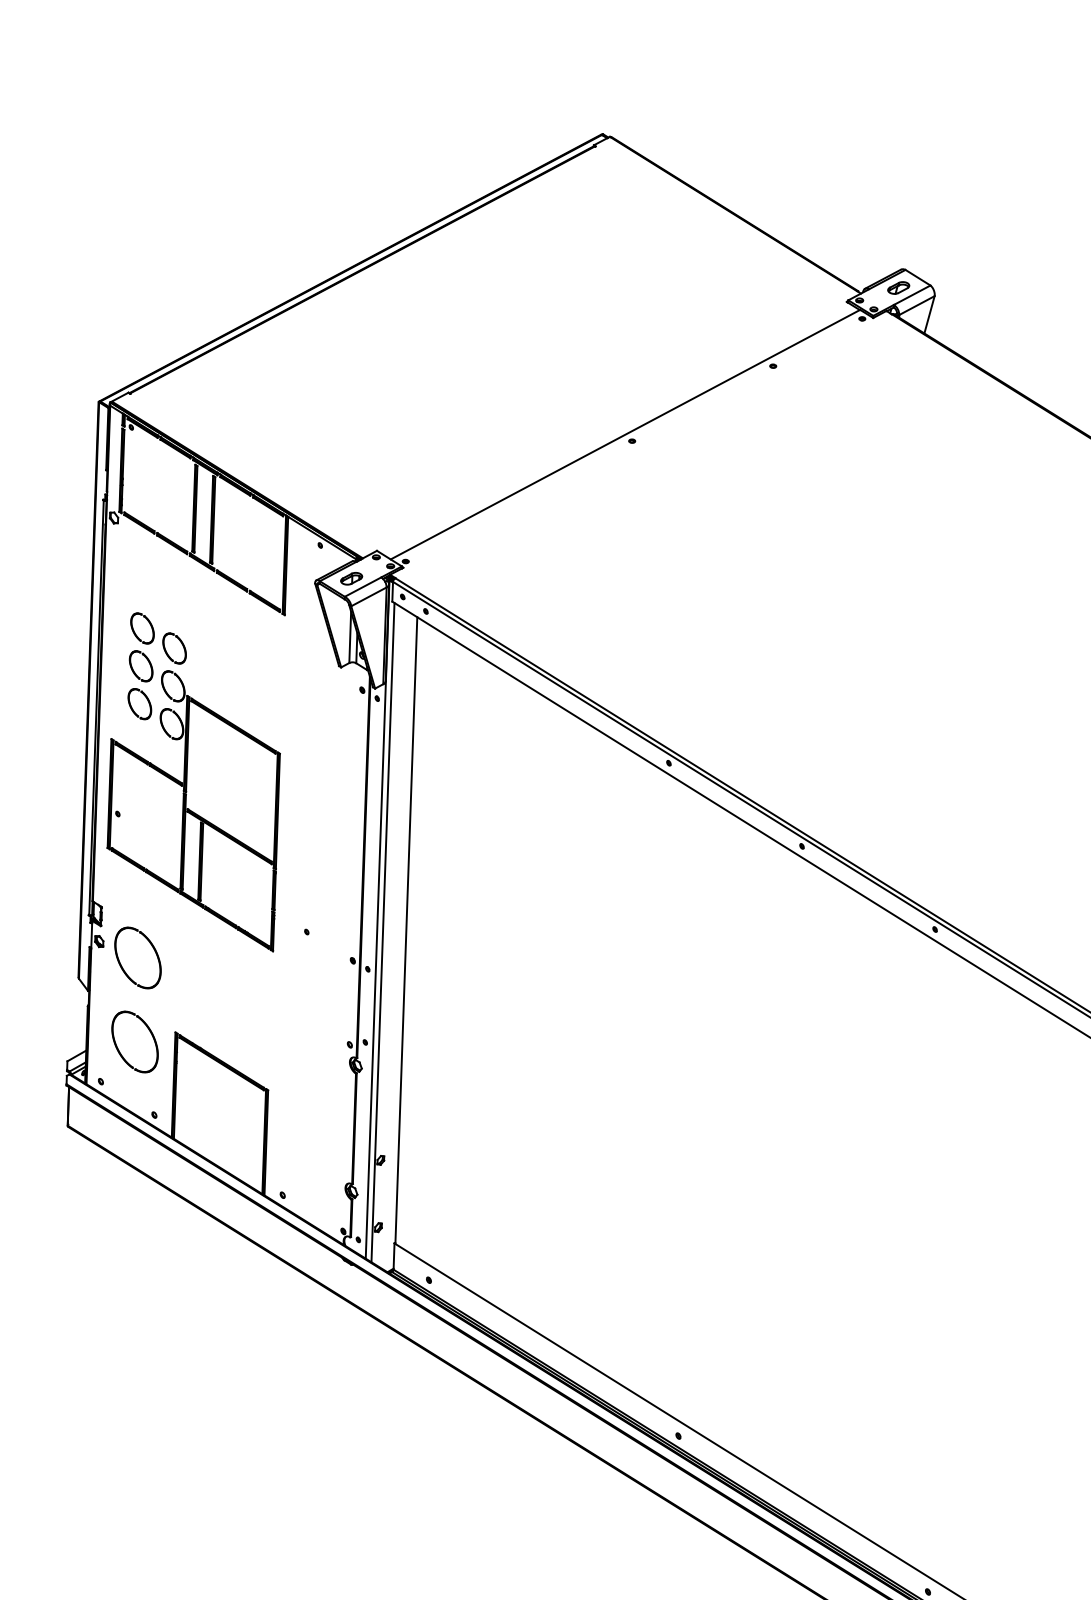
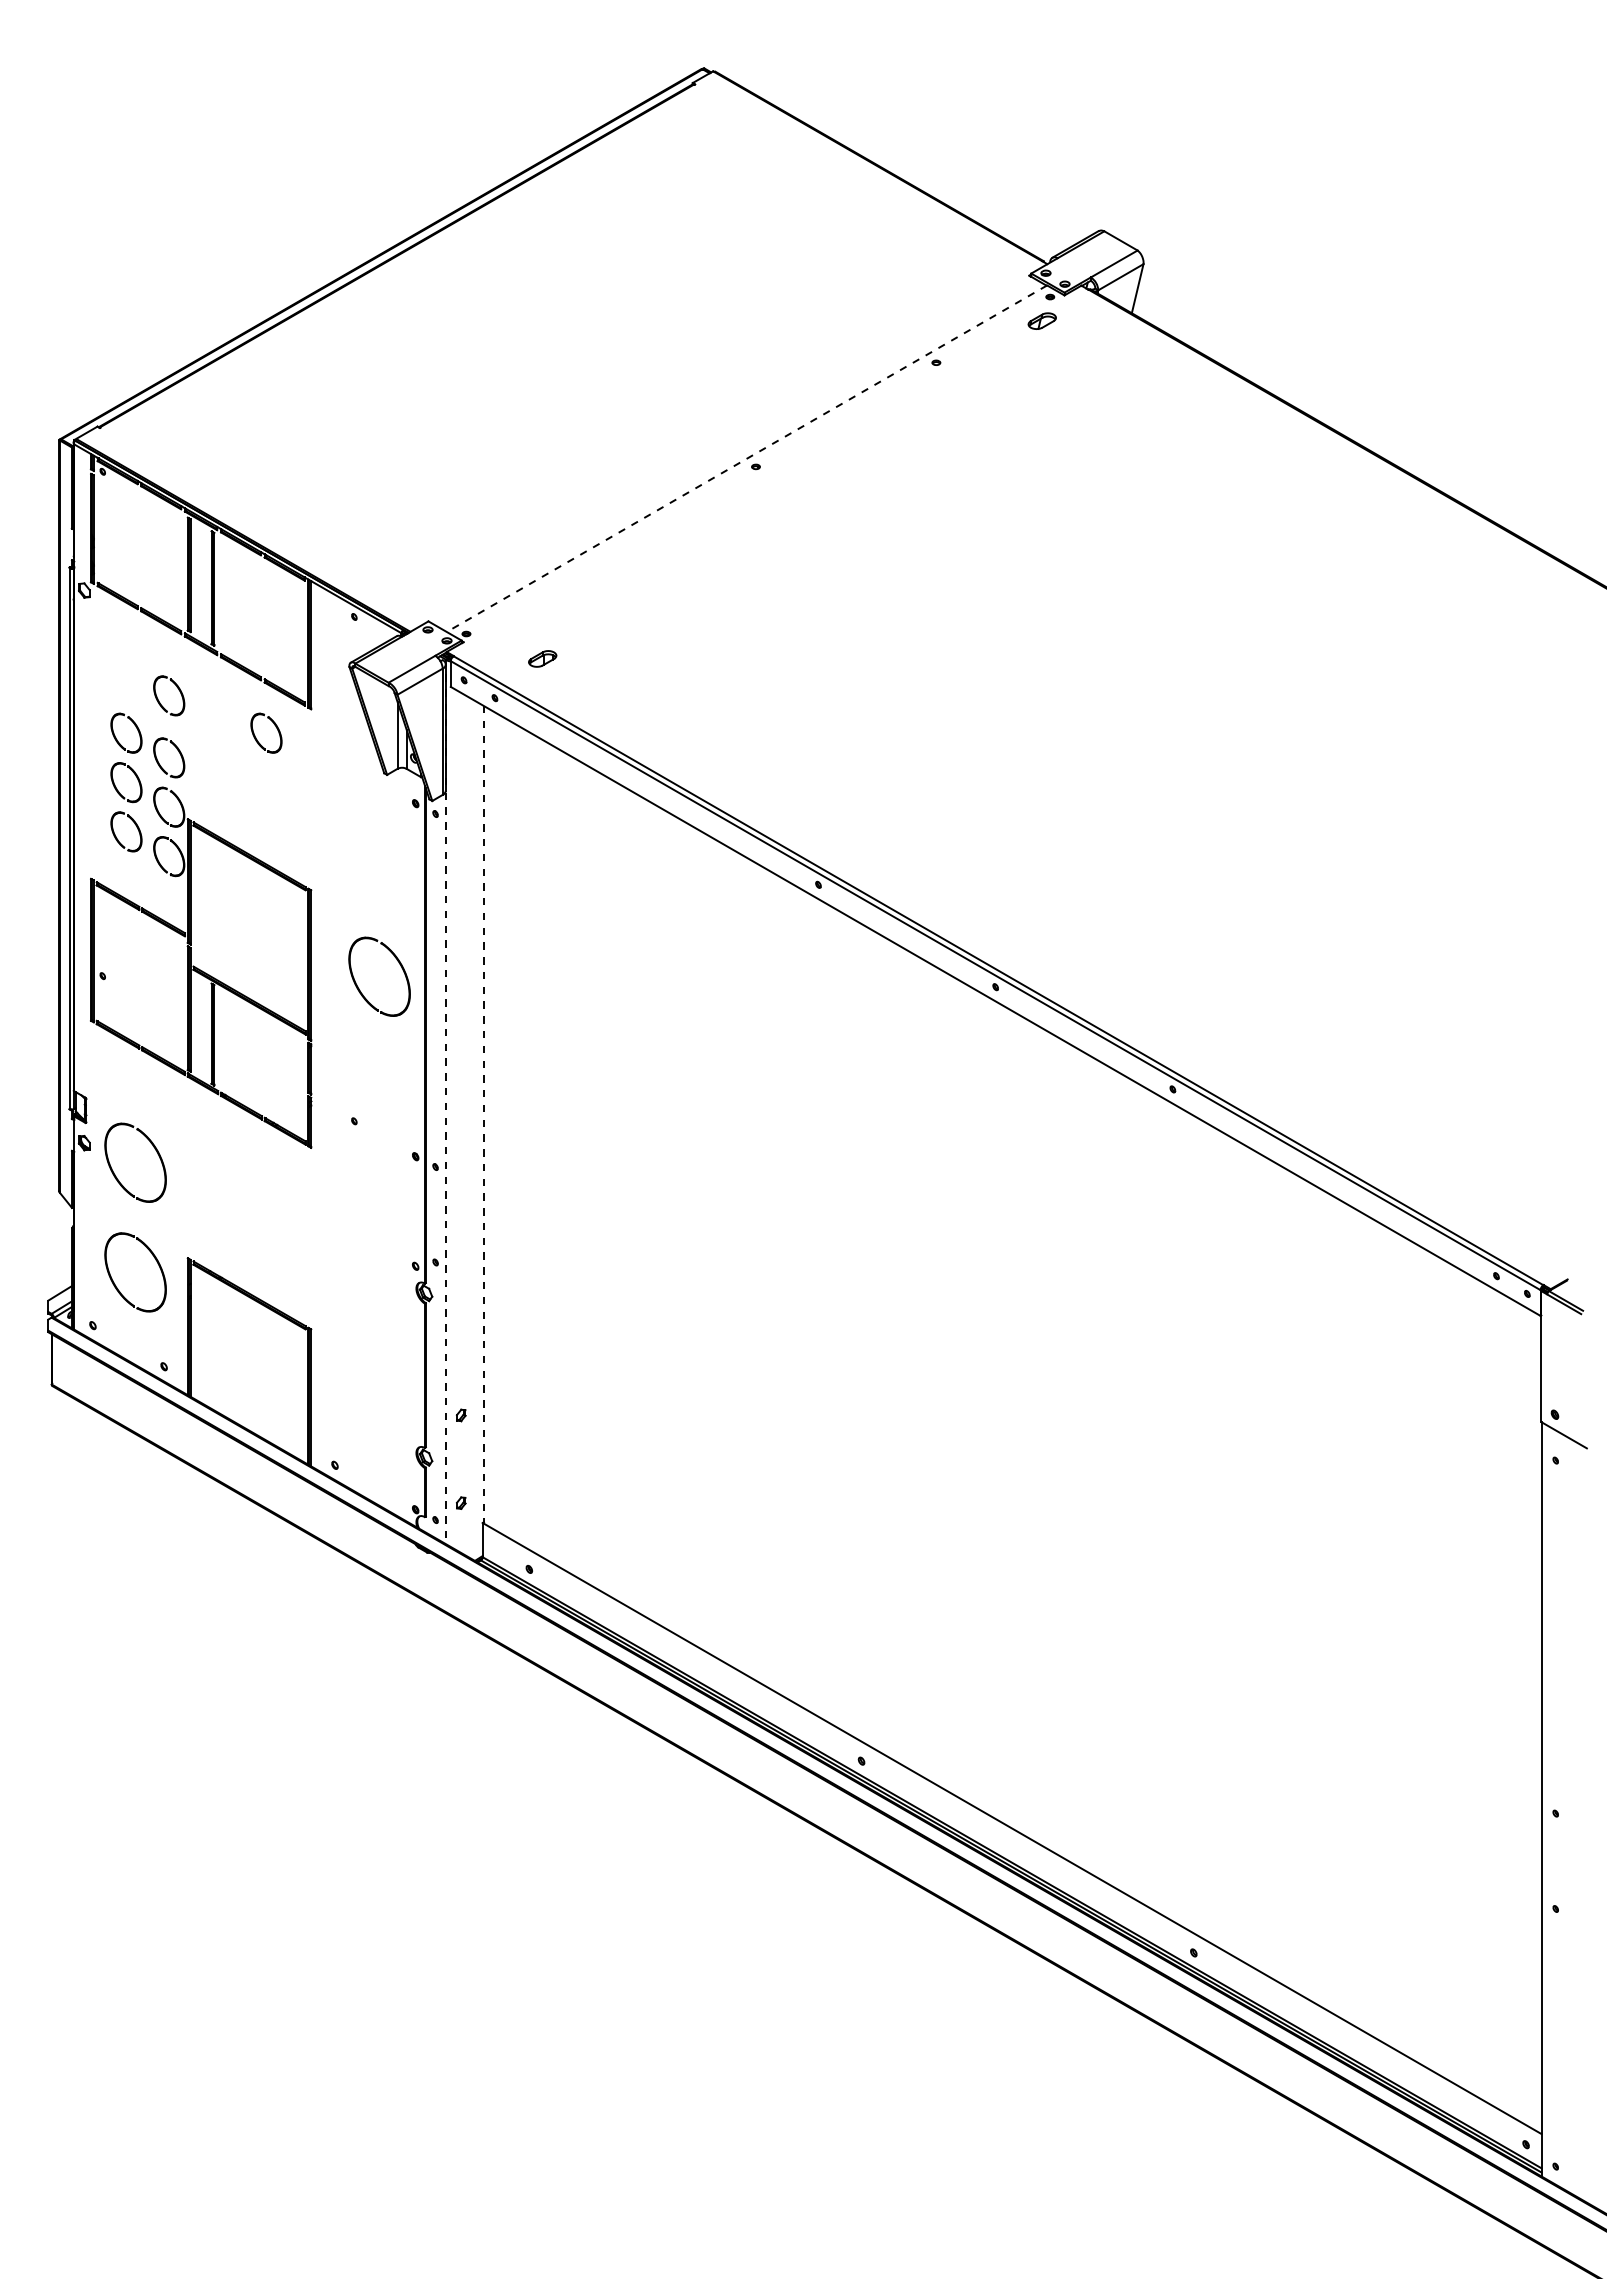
part: (898, 287) -> (1041, 320), moved
line: (625, 434) -> (746, 458), solid -> dashed
part: (351, 578) -> (542, 658), moved
part: (183, 597) -> (178, 690), added
part: (256, 628) -> (275, 727), added
part: (346, 814) -> (400, 966), added
line: (377, 920) -> (446, 1102), solid -> dashed
line: (406, 930) -> (484, 1114), solid -> dashed
line: (382, 932) -> (453, 1118), removed

